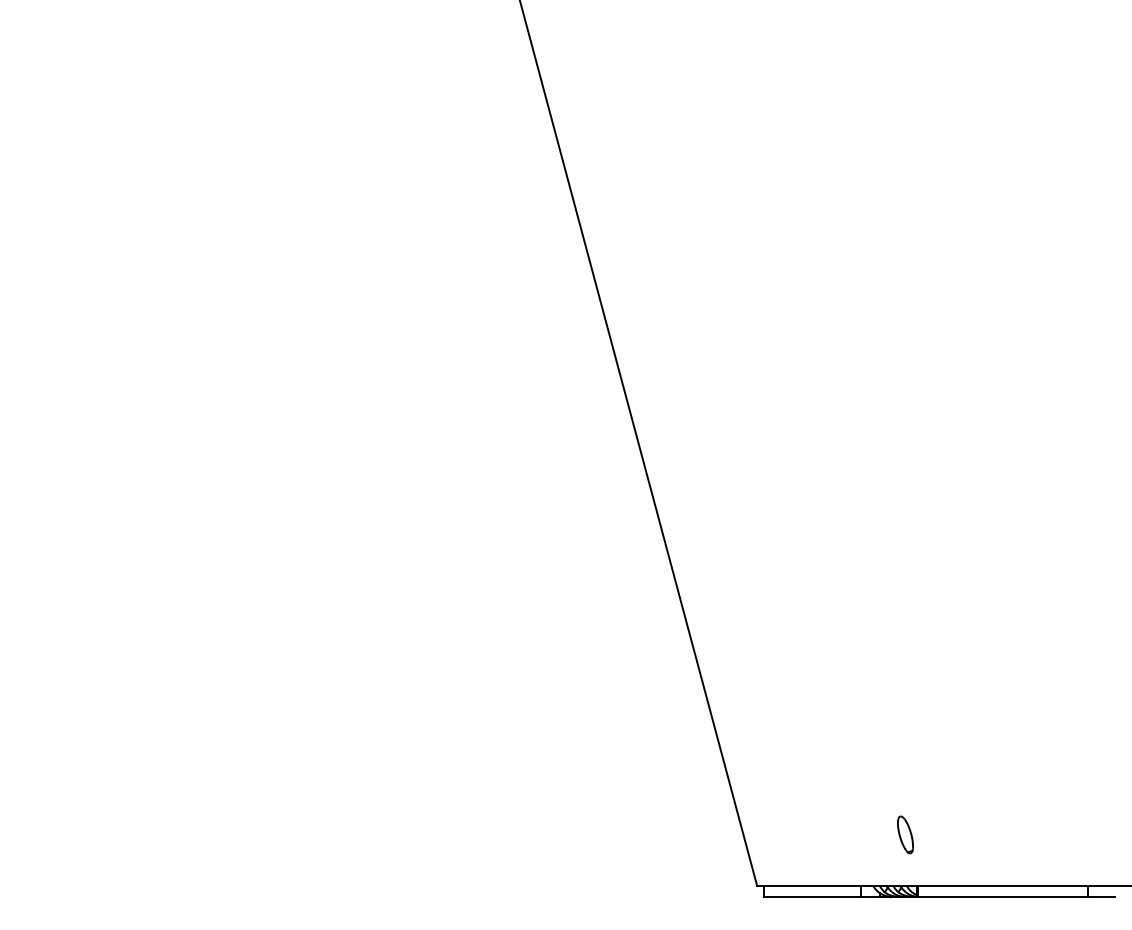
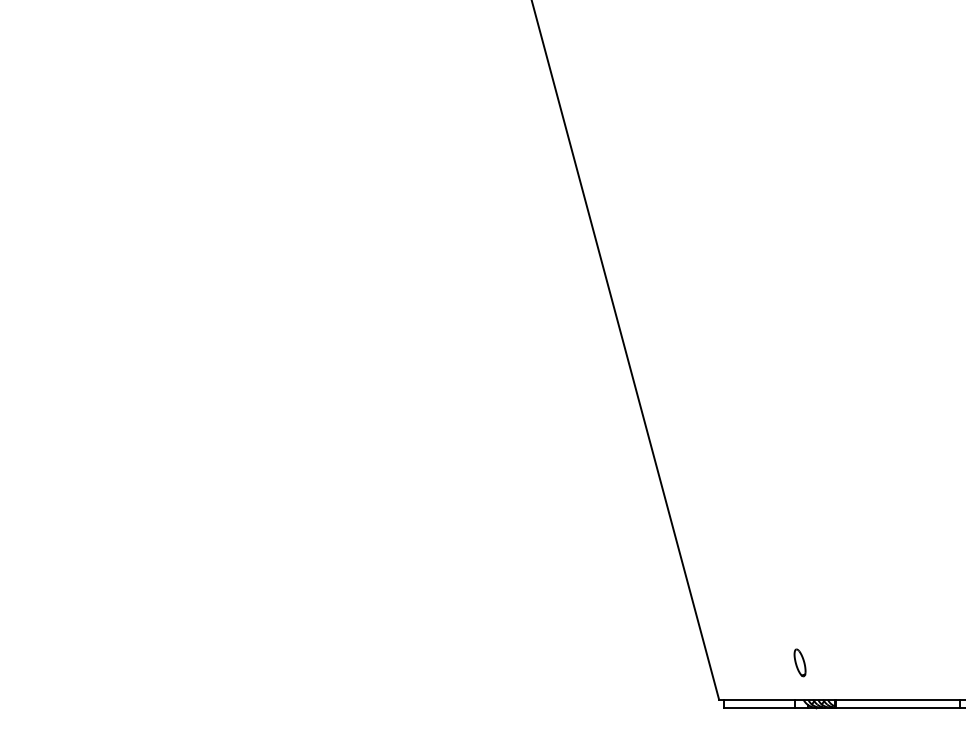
part: (904, 834) -> (799, 662), moved

